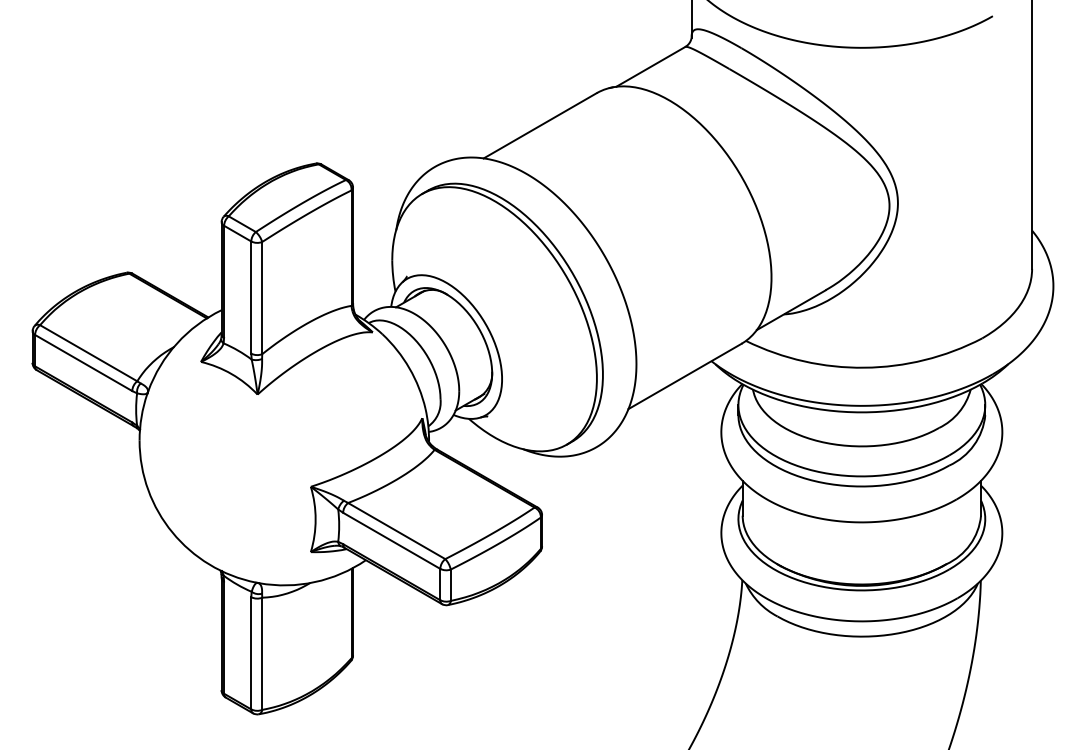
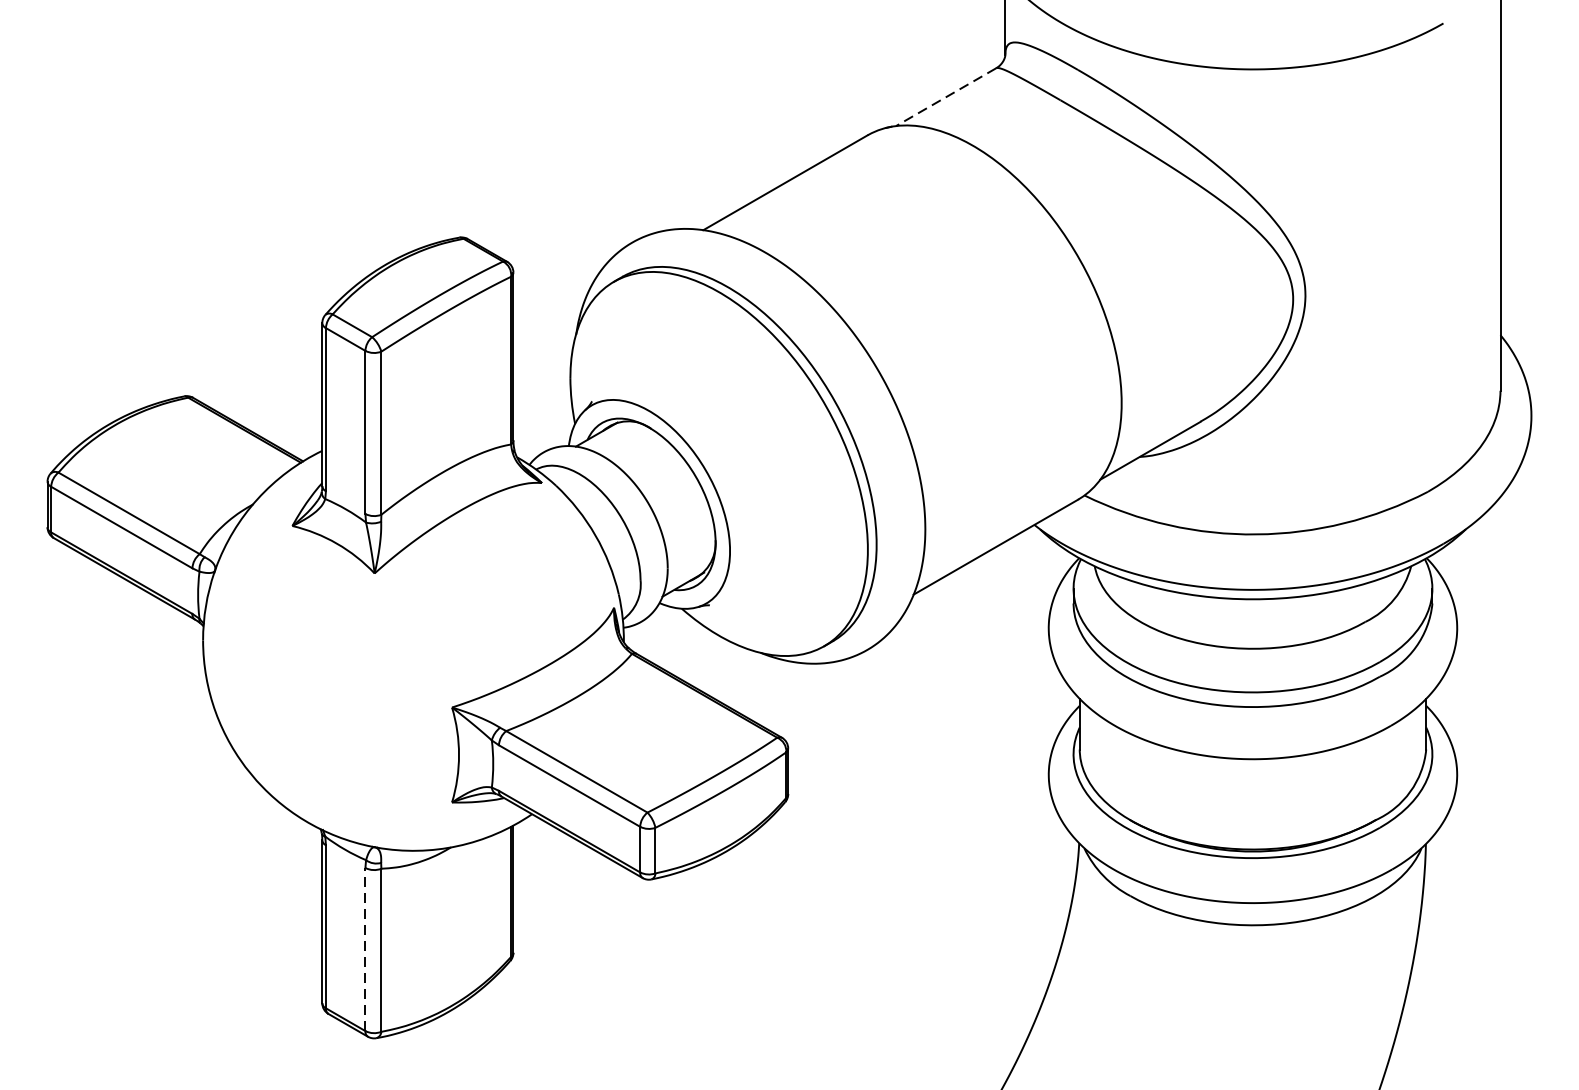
line: (650, 66) -> (945, 96), solid -> dashed
line: (251, 652) -> (365, 948), solid -> dashed

